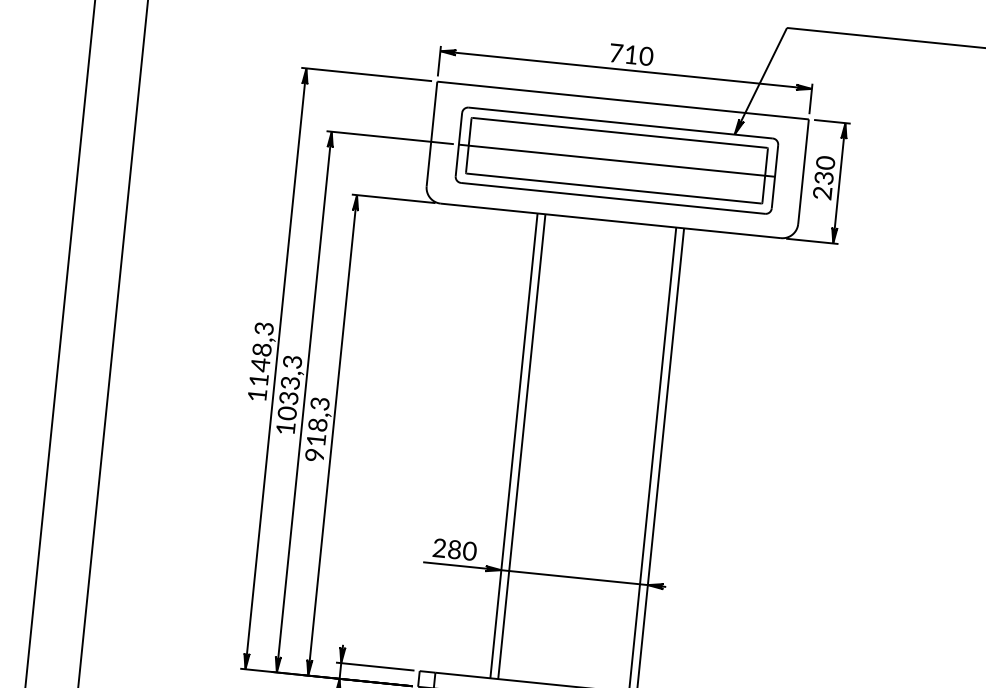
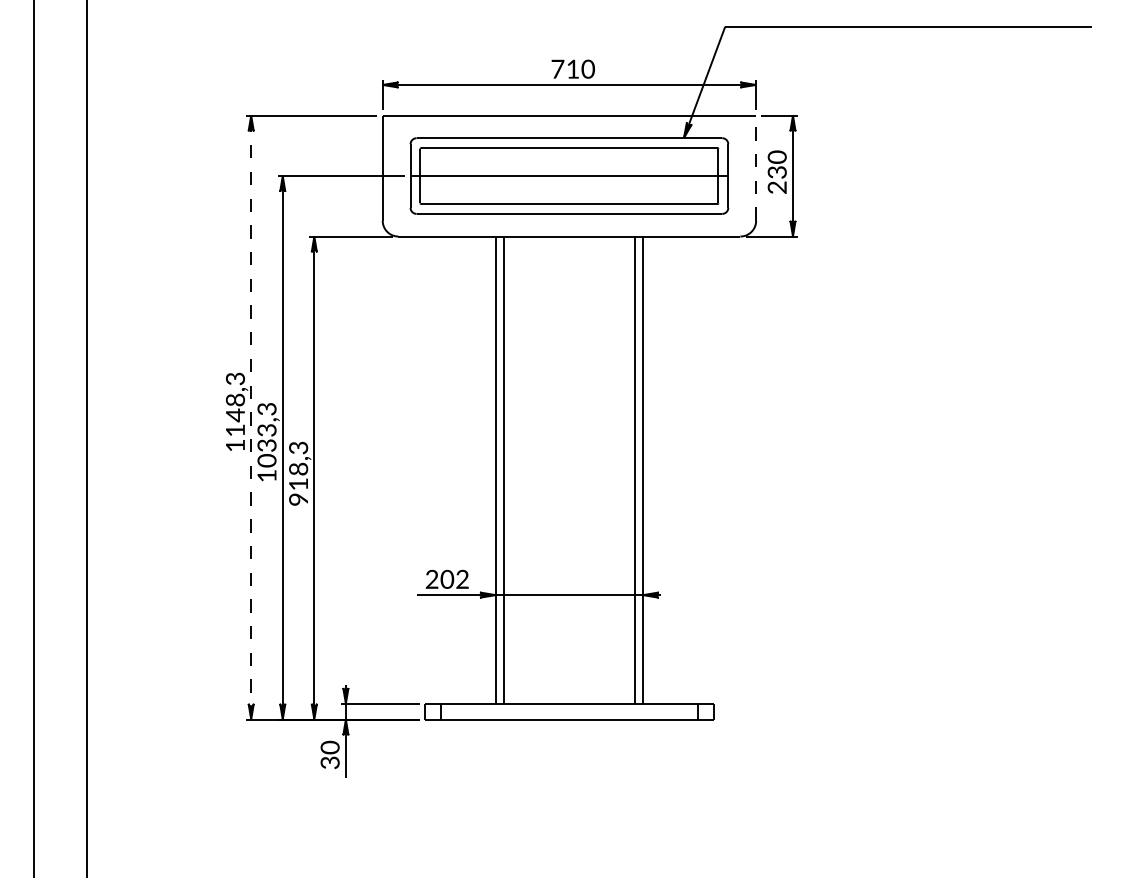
line: (803, 172) -> (756, 168), solid -> dashed
line: (276, 368) -> (251, 417), solid -> dashed
text: (461, 550) -> (454, 579), 280 -> 202

